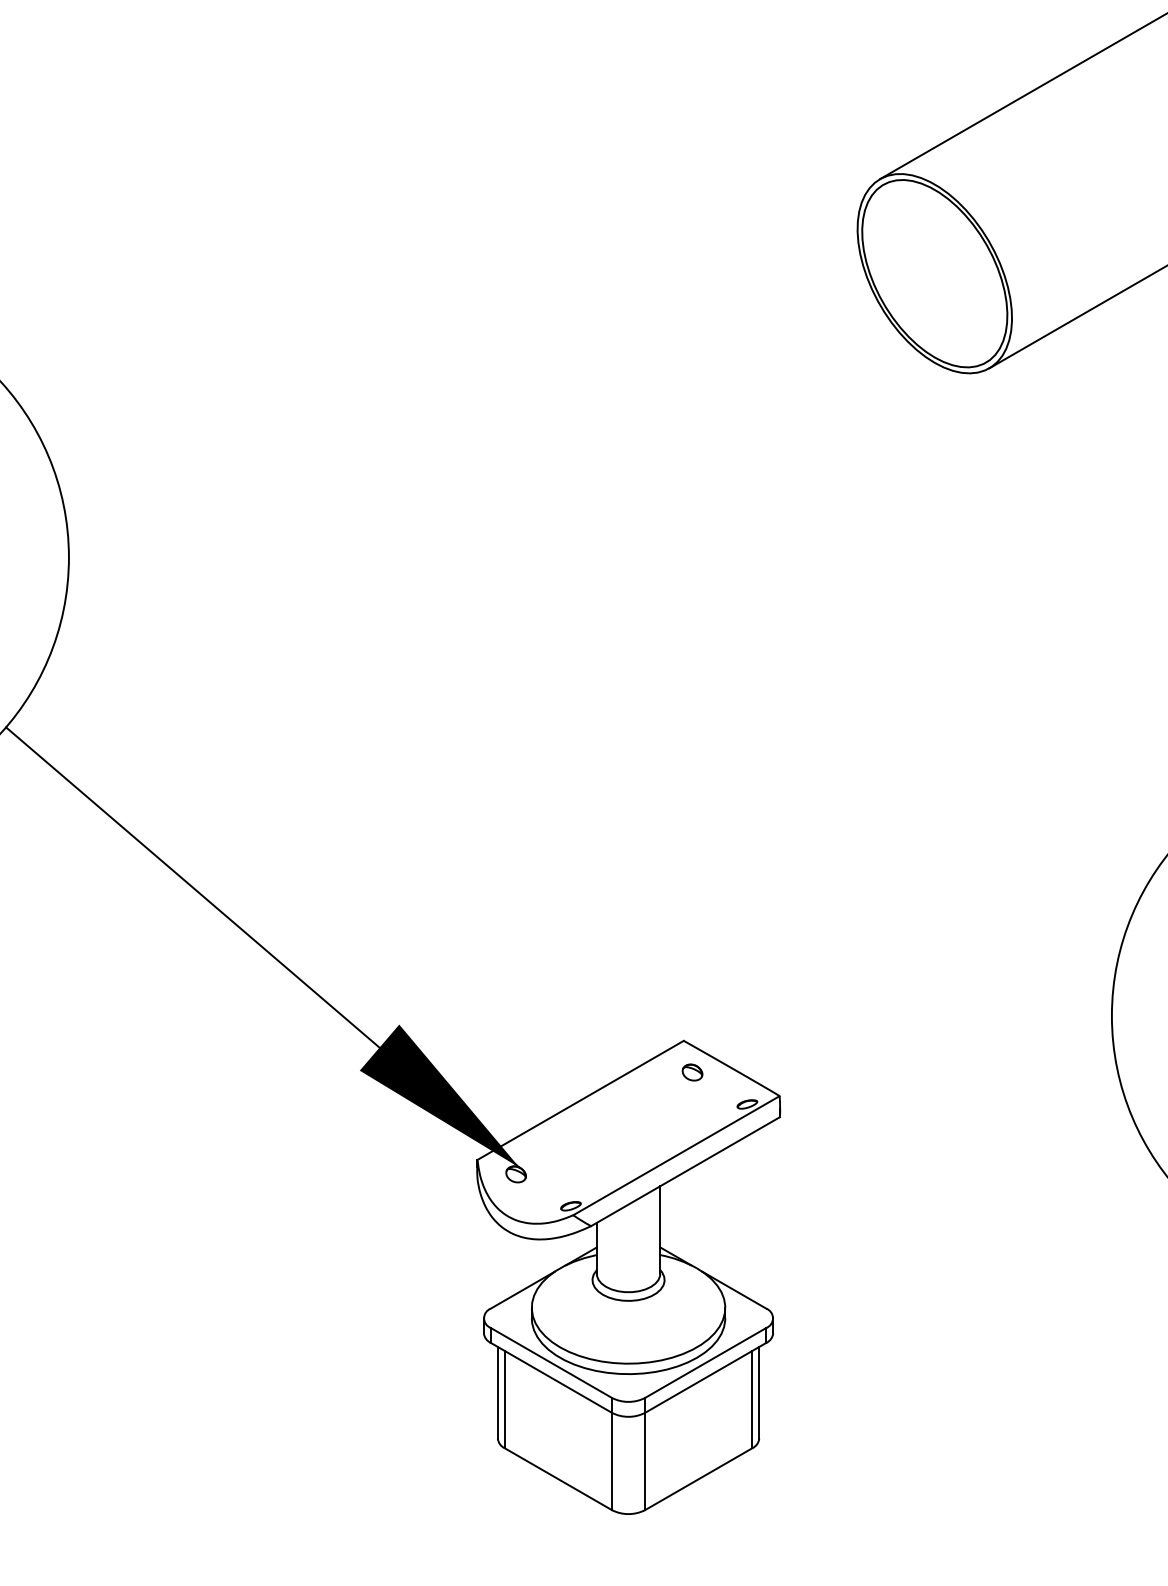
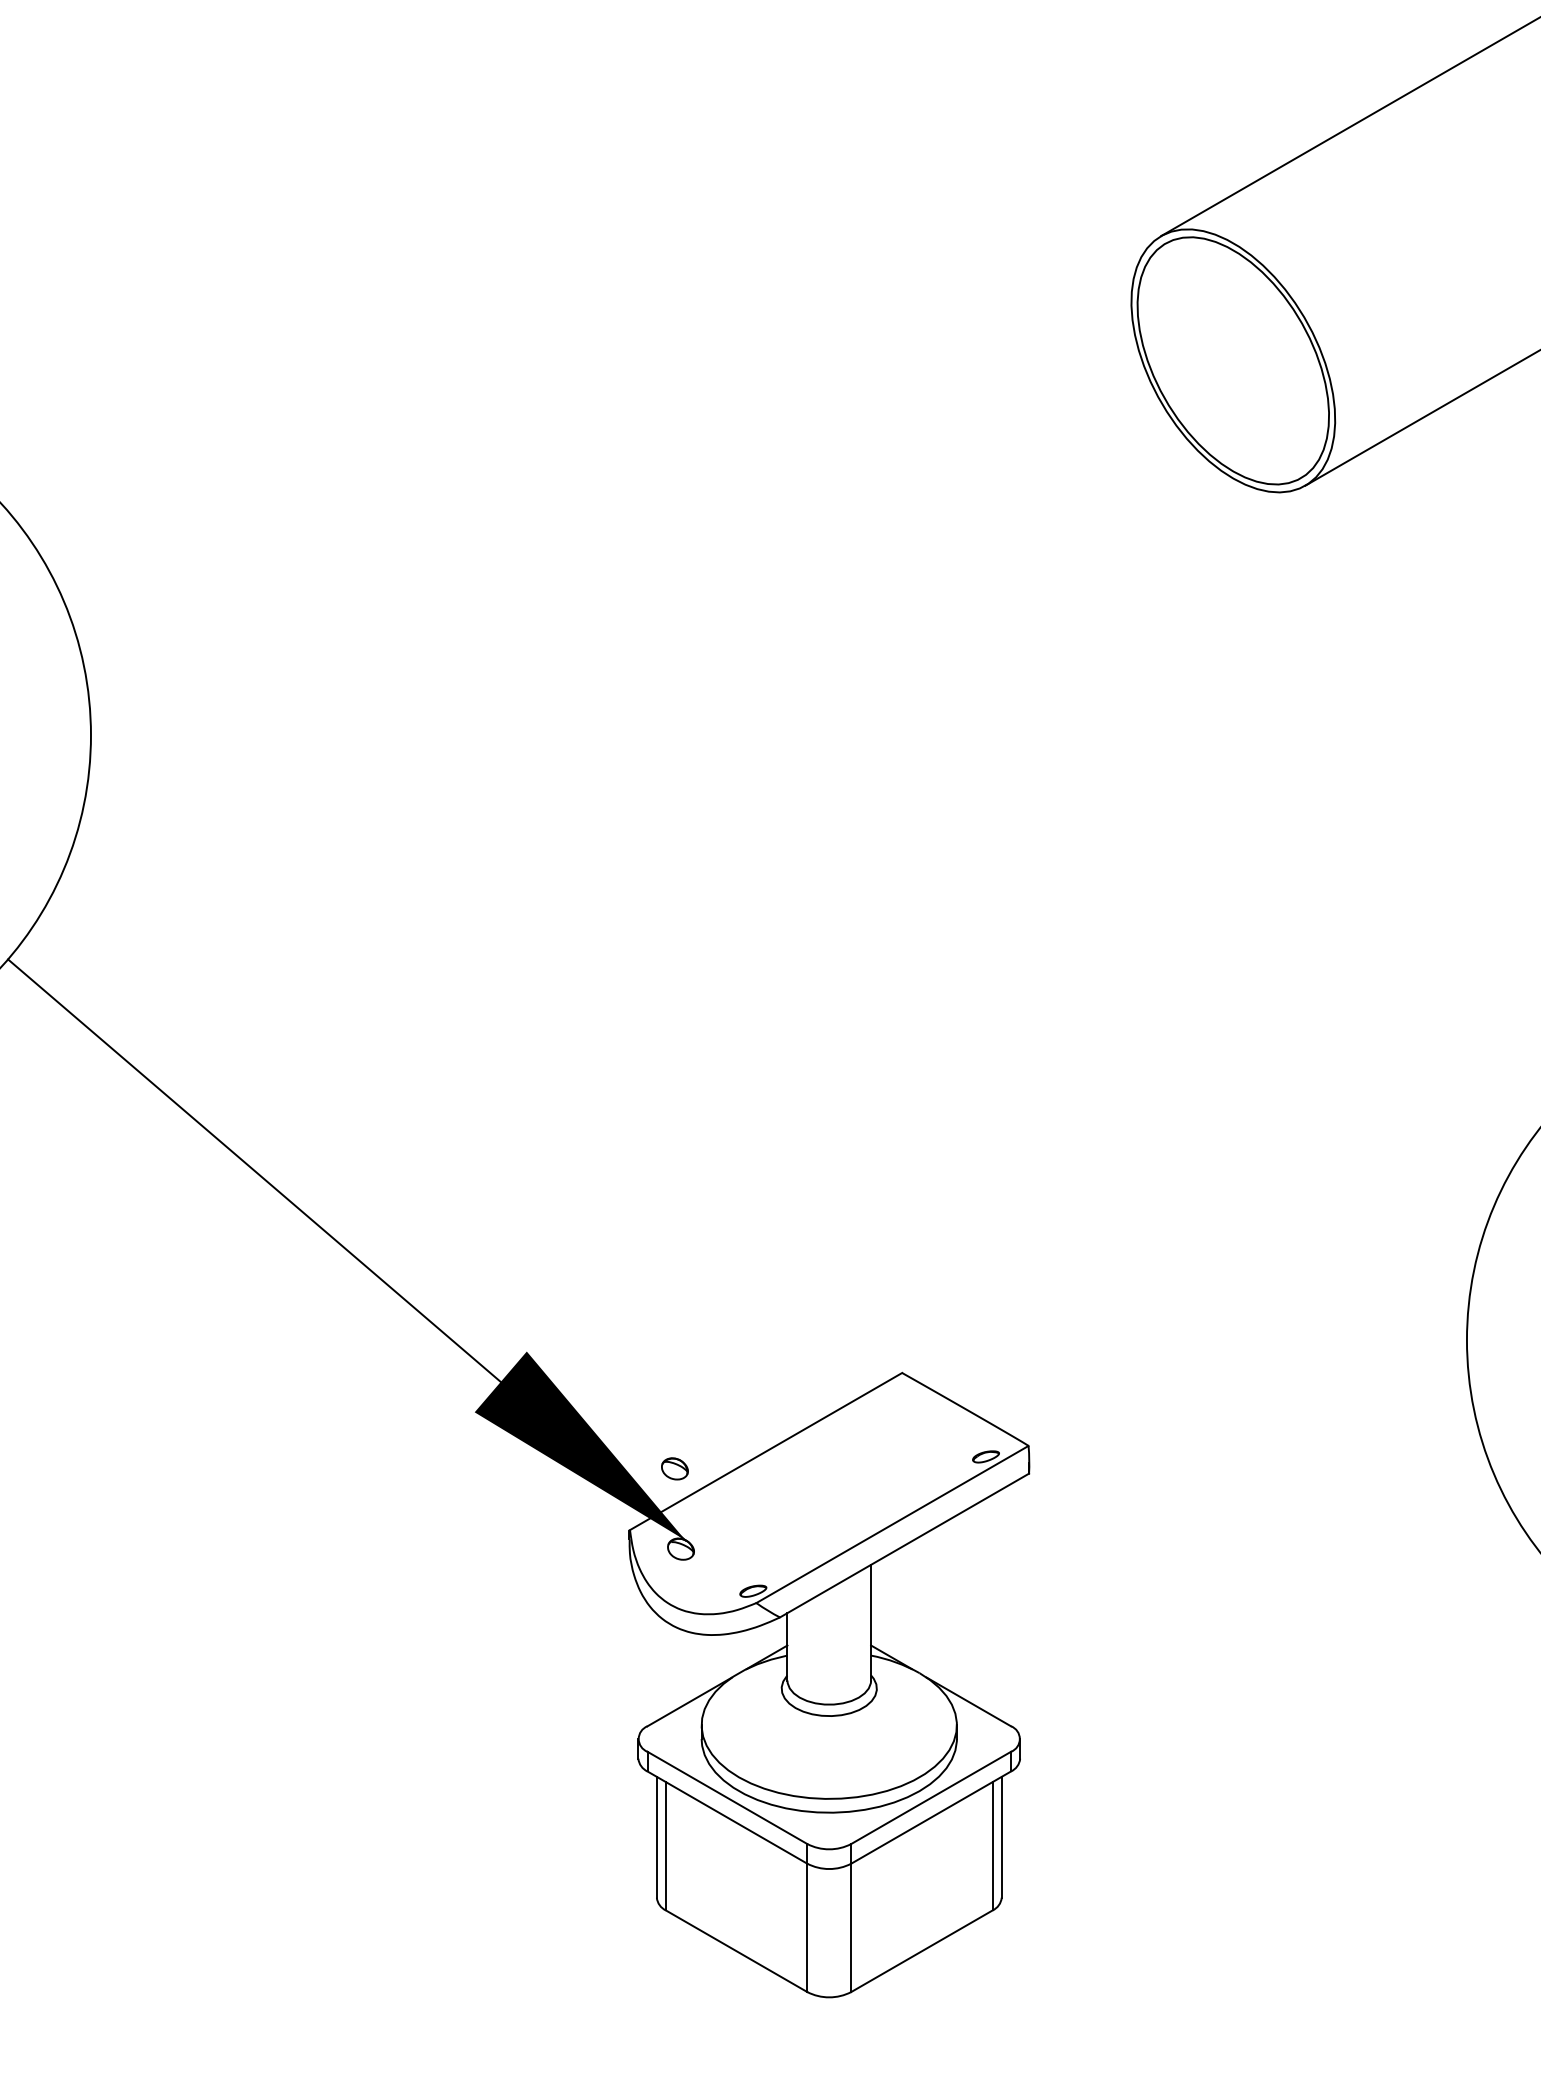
part: (692, 1072) -> (674, 1468), moved

